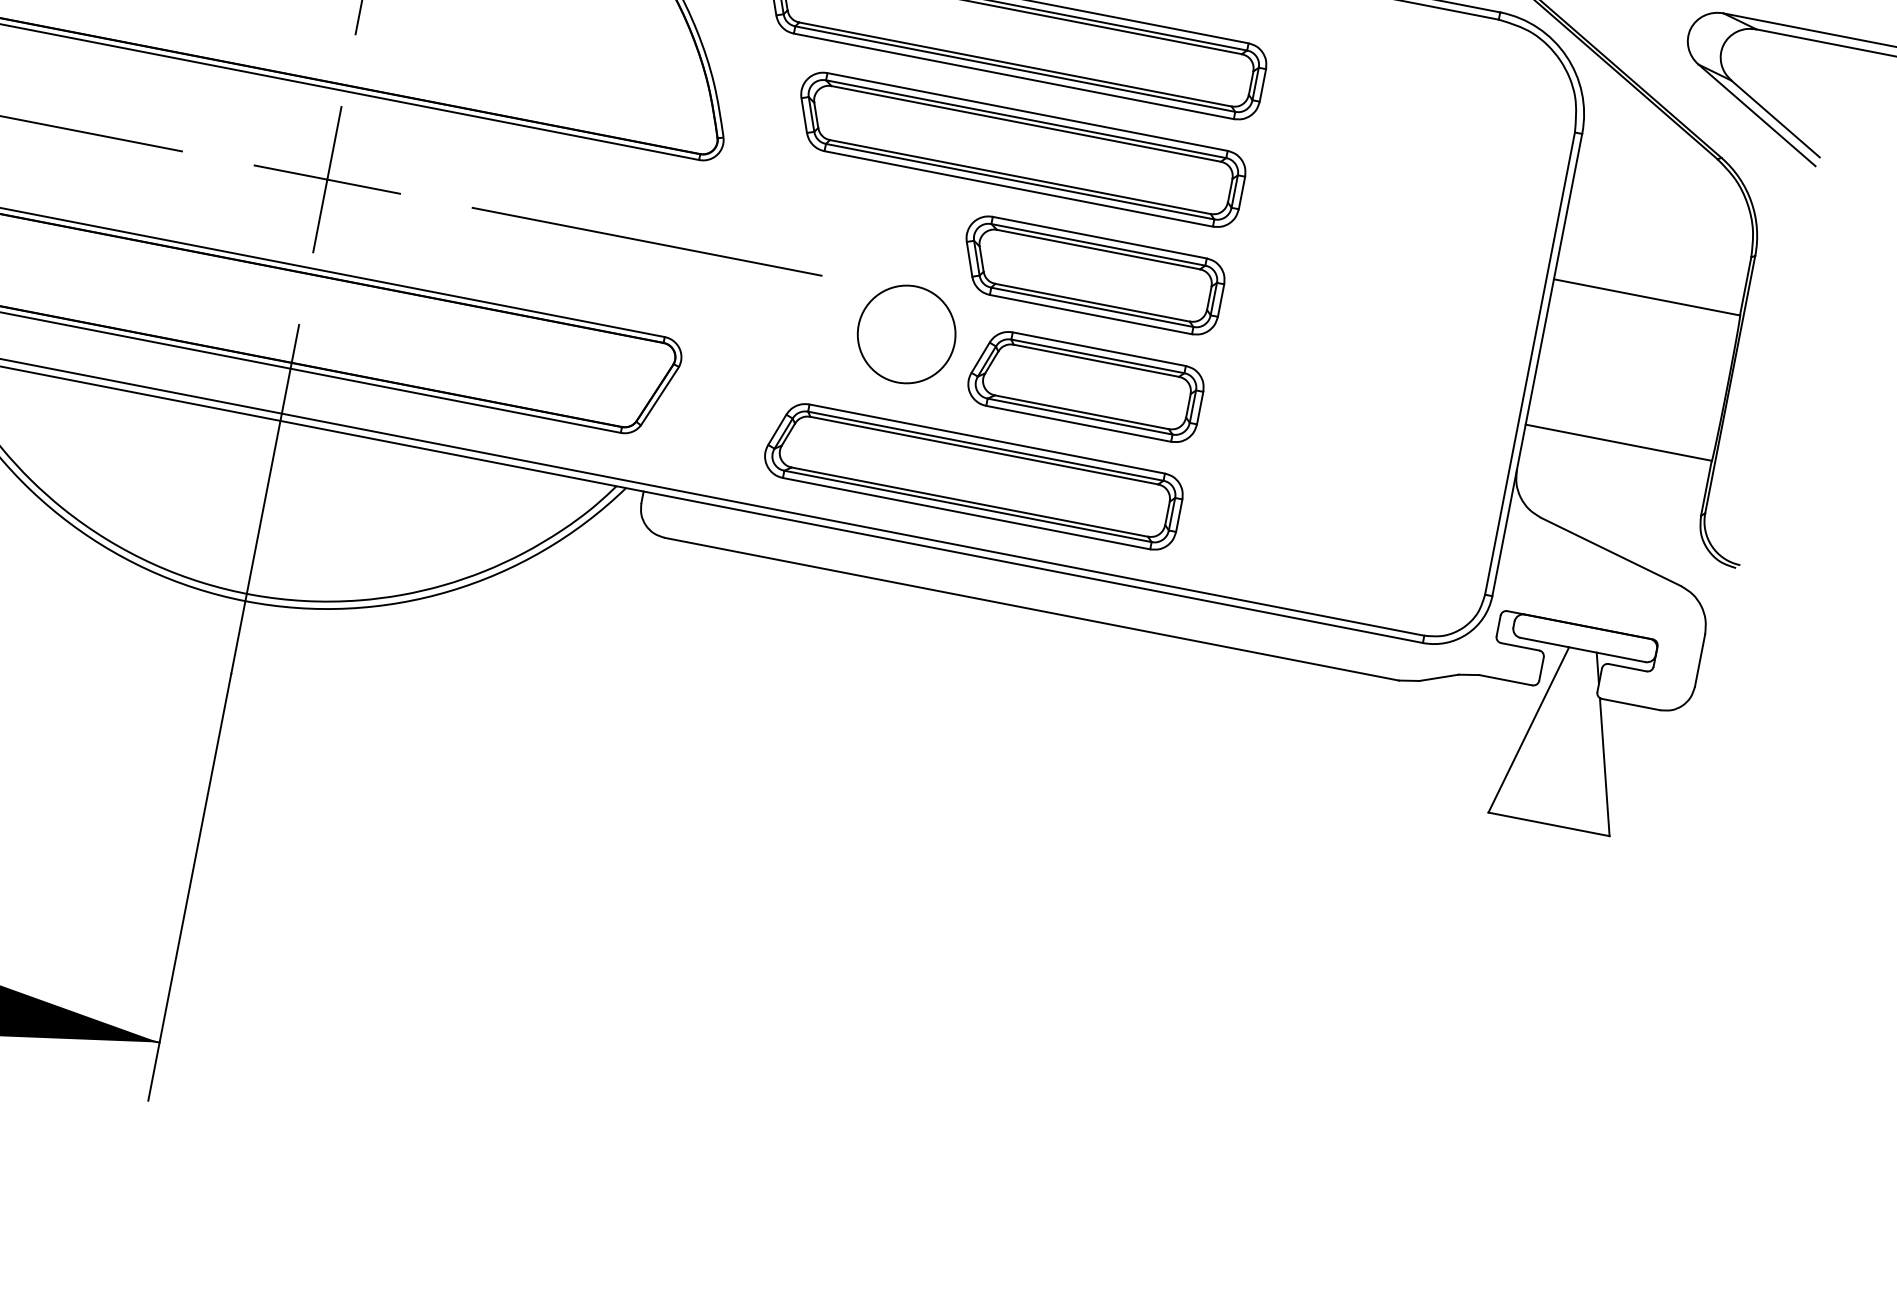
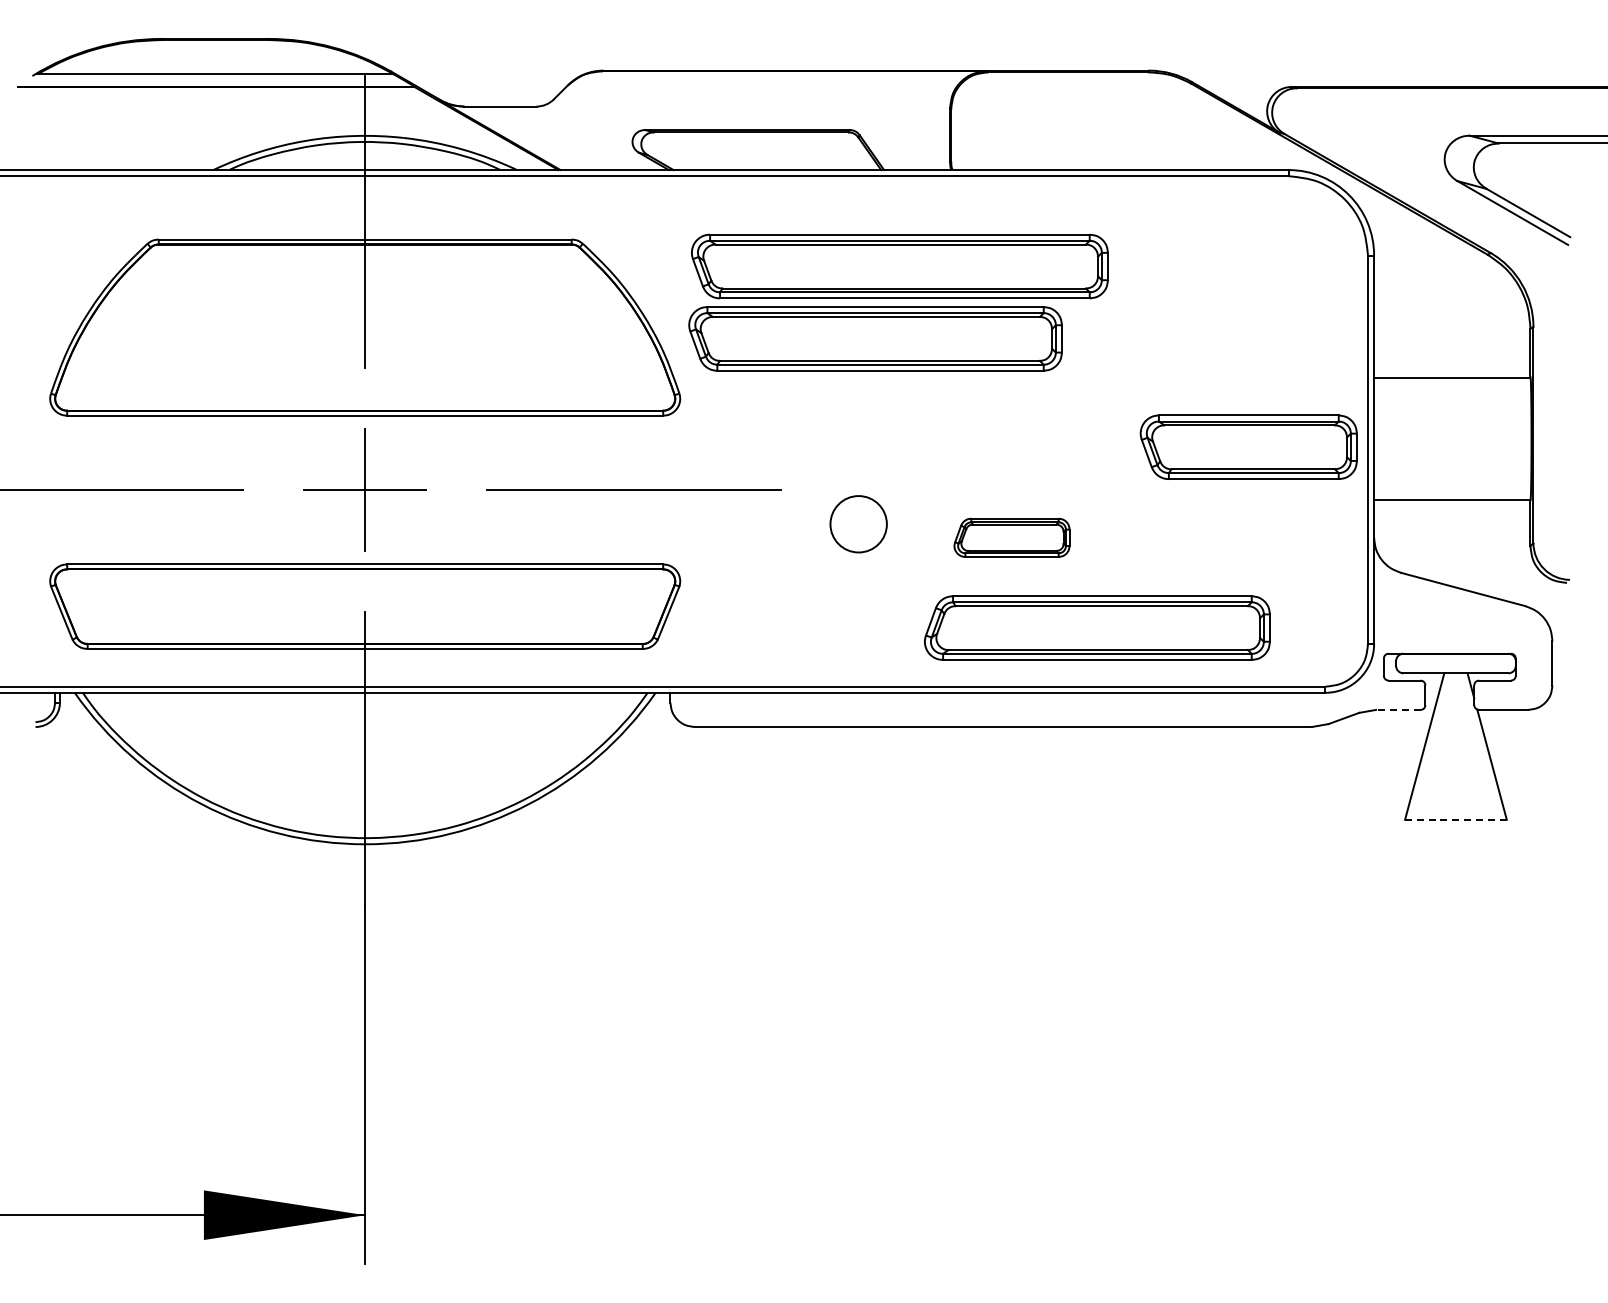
part: (1020, 149) -> (875, 338), moved
part: (1092, 274) -> (1248, 446), moved
circle: (906, 333) -> (858, 523), size x0.7
part: (1085, 385) -> (1011, 537), size x0.6
part: (974, 475) -> (1097, 627), moved
line: (1505, 679) -> (1397, 709), solid -> dashed
line: (1548, 823) -> (1455, 819), solid -> dashed

